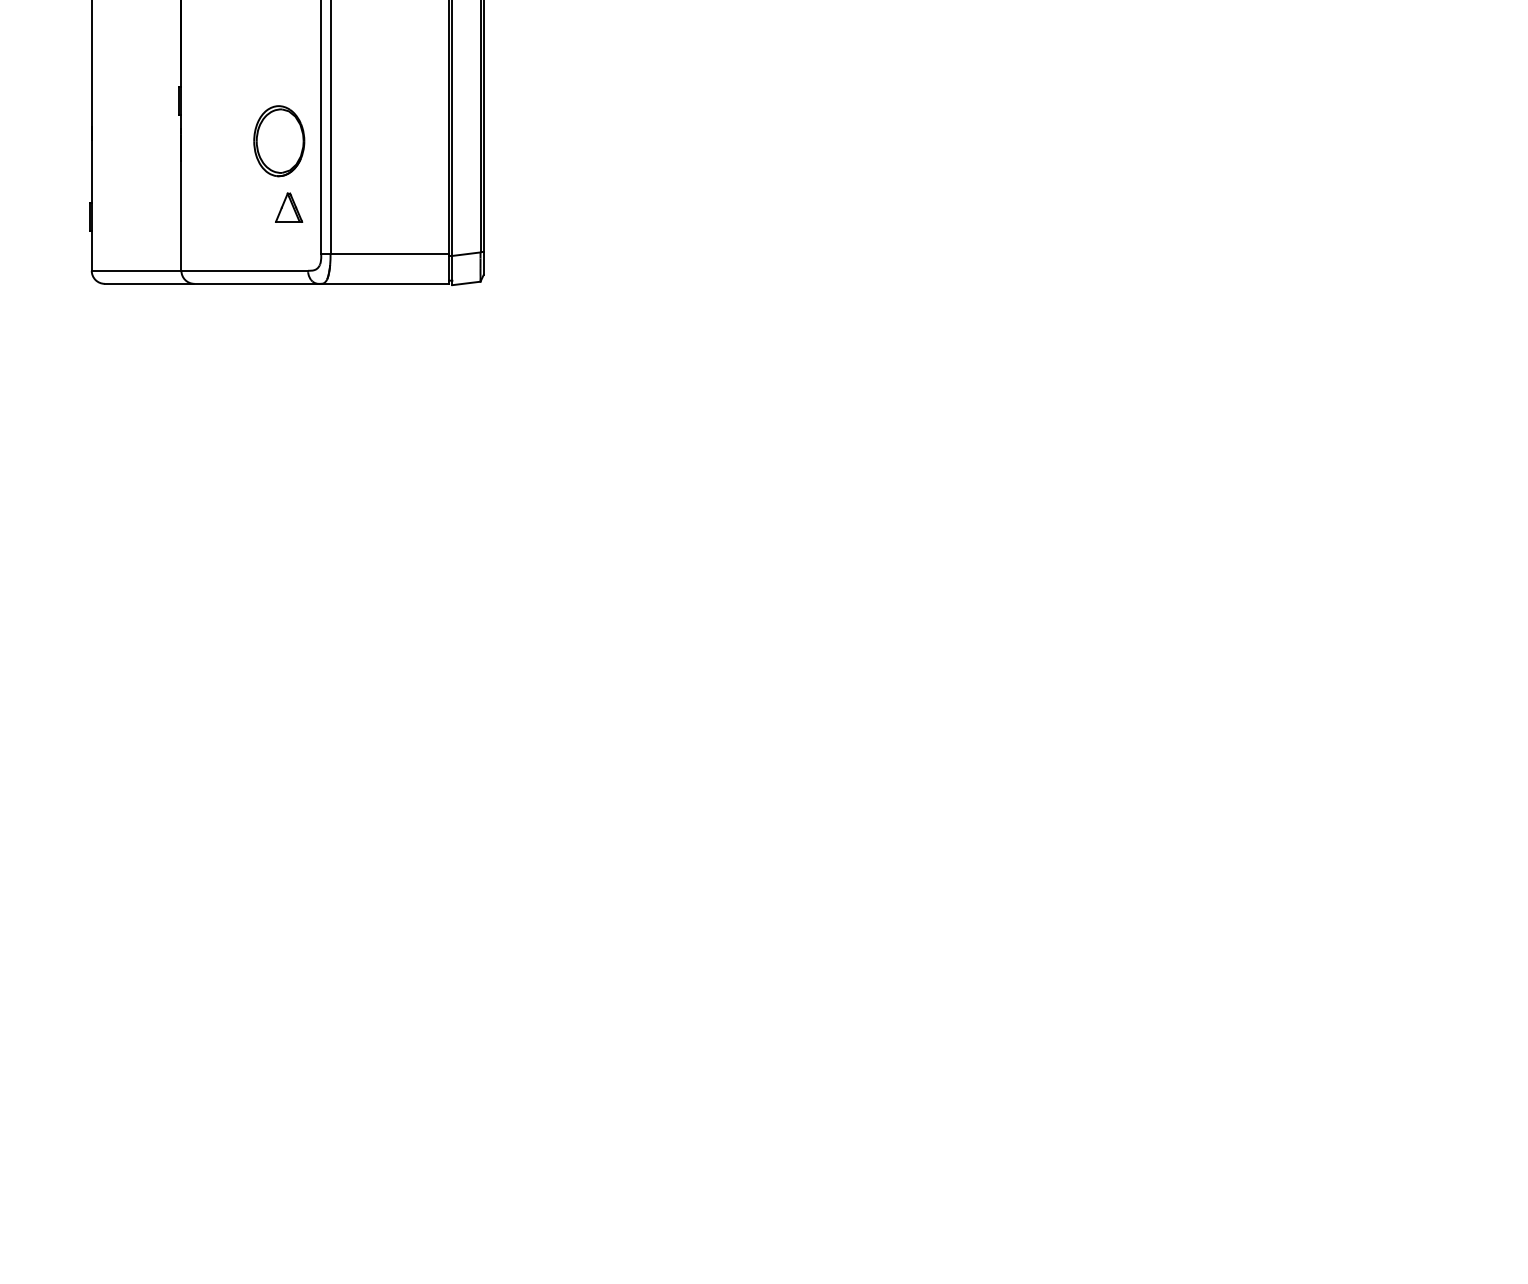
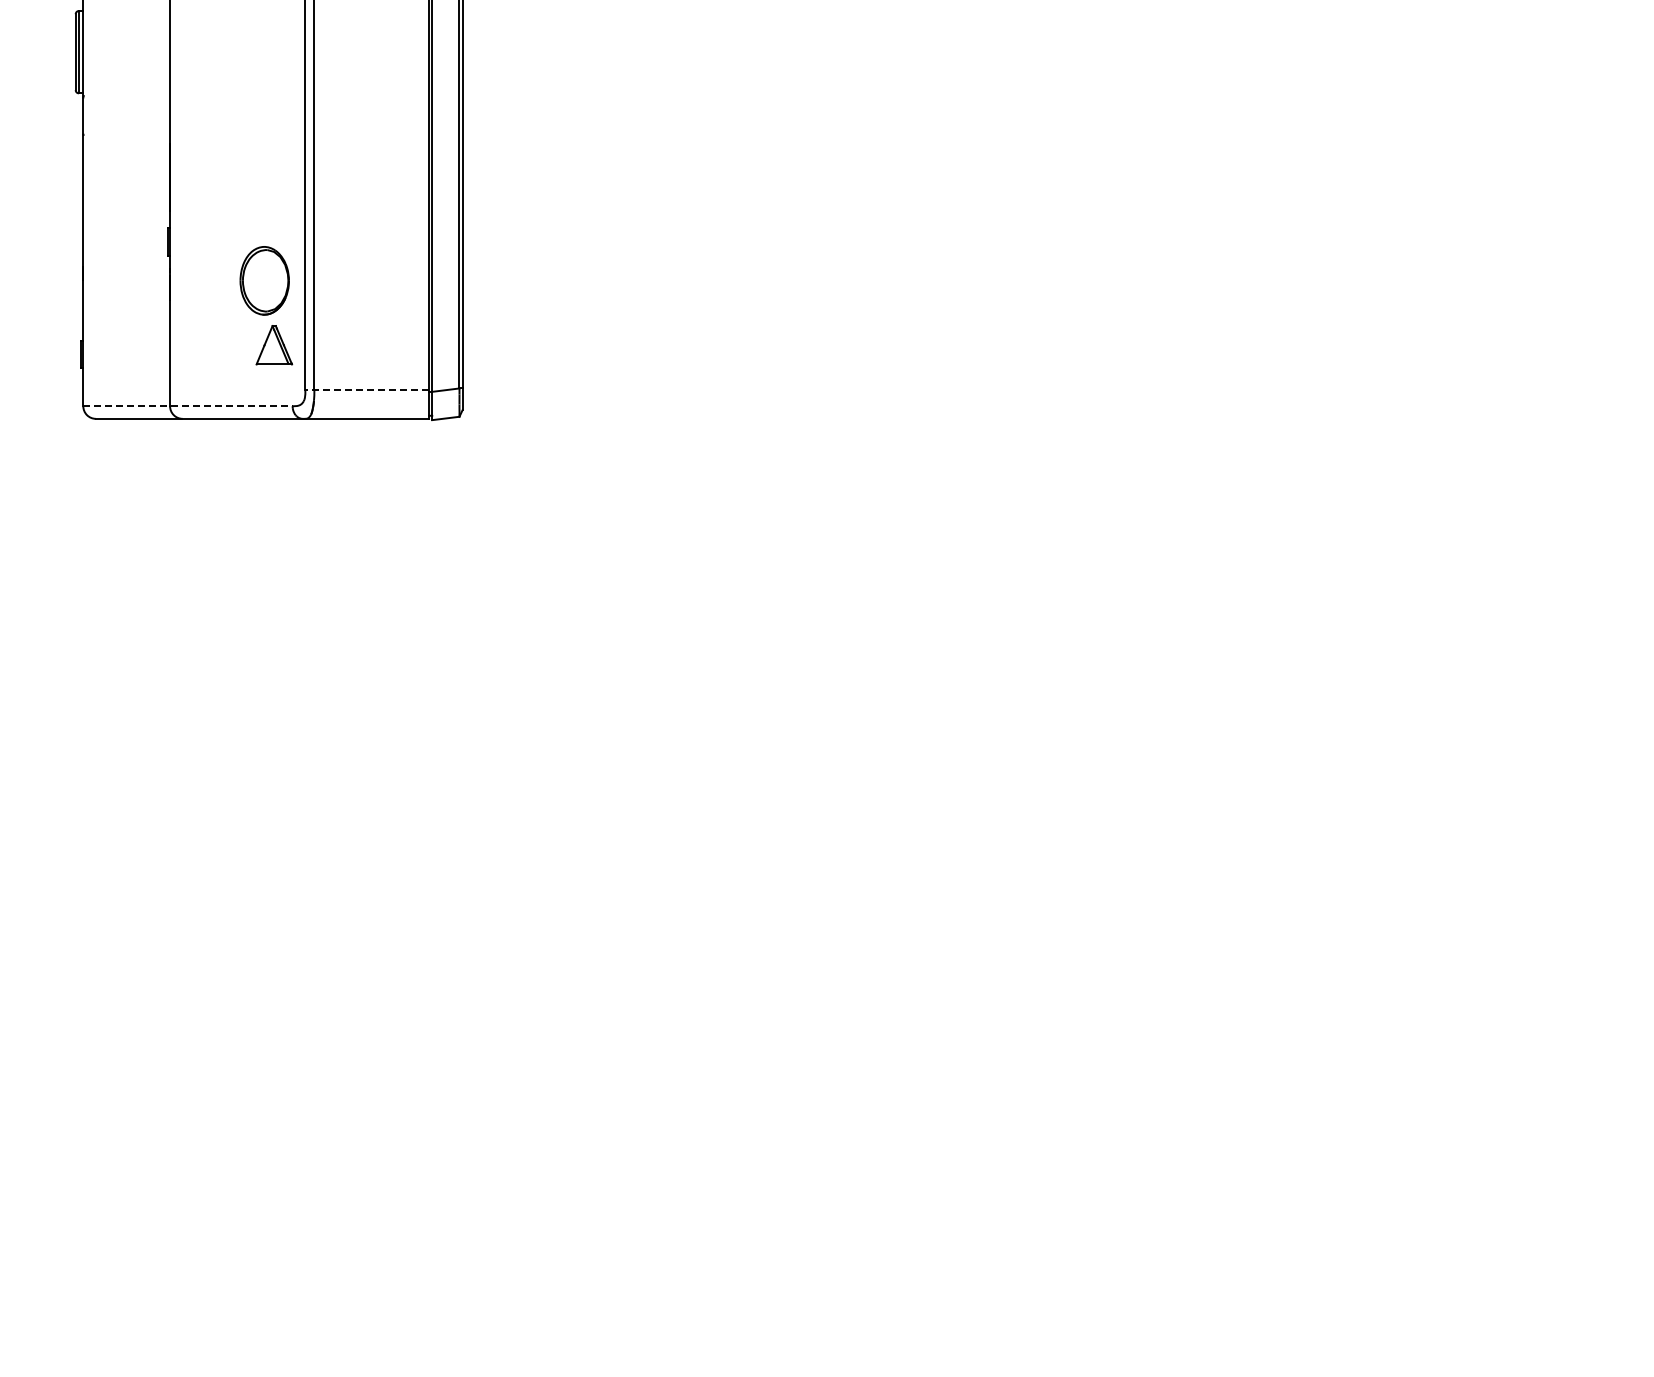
part: (288, 206) -> (273, 344), size x1.4
line: (385, 254) -> (367, 390), solid -> dashed
line: (199, 271) -> (187, 406), solid -> dashed

